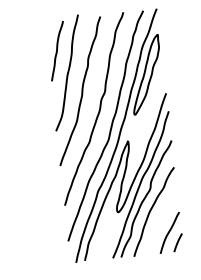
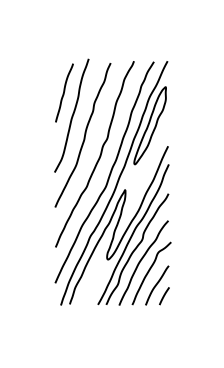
curve: (160, 220) -> (149, 272), added

